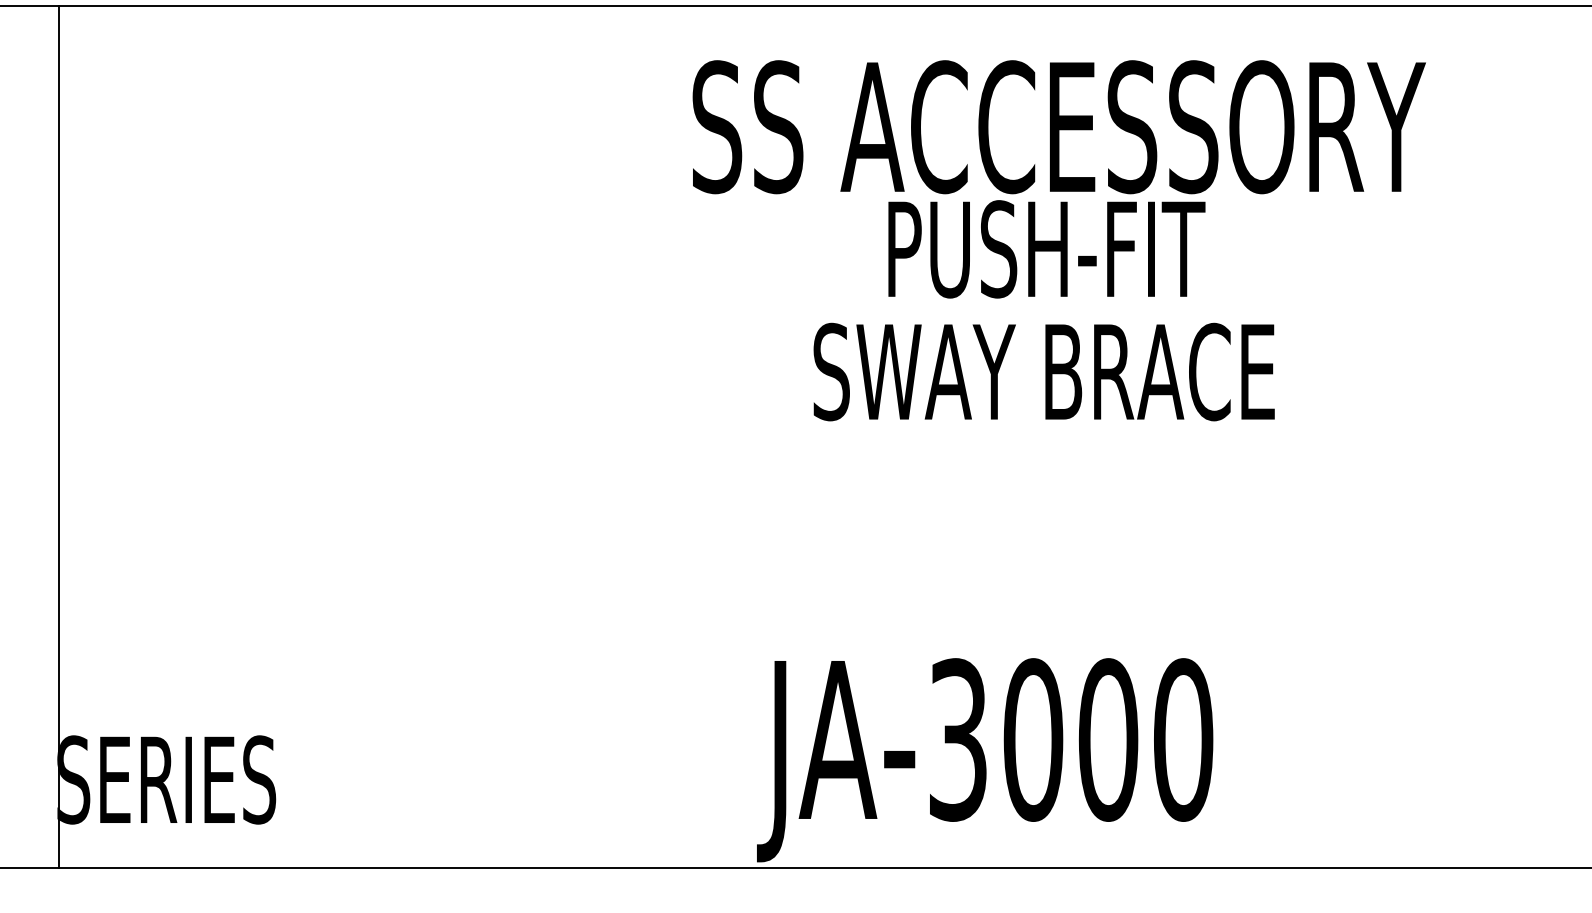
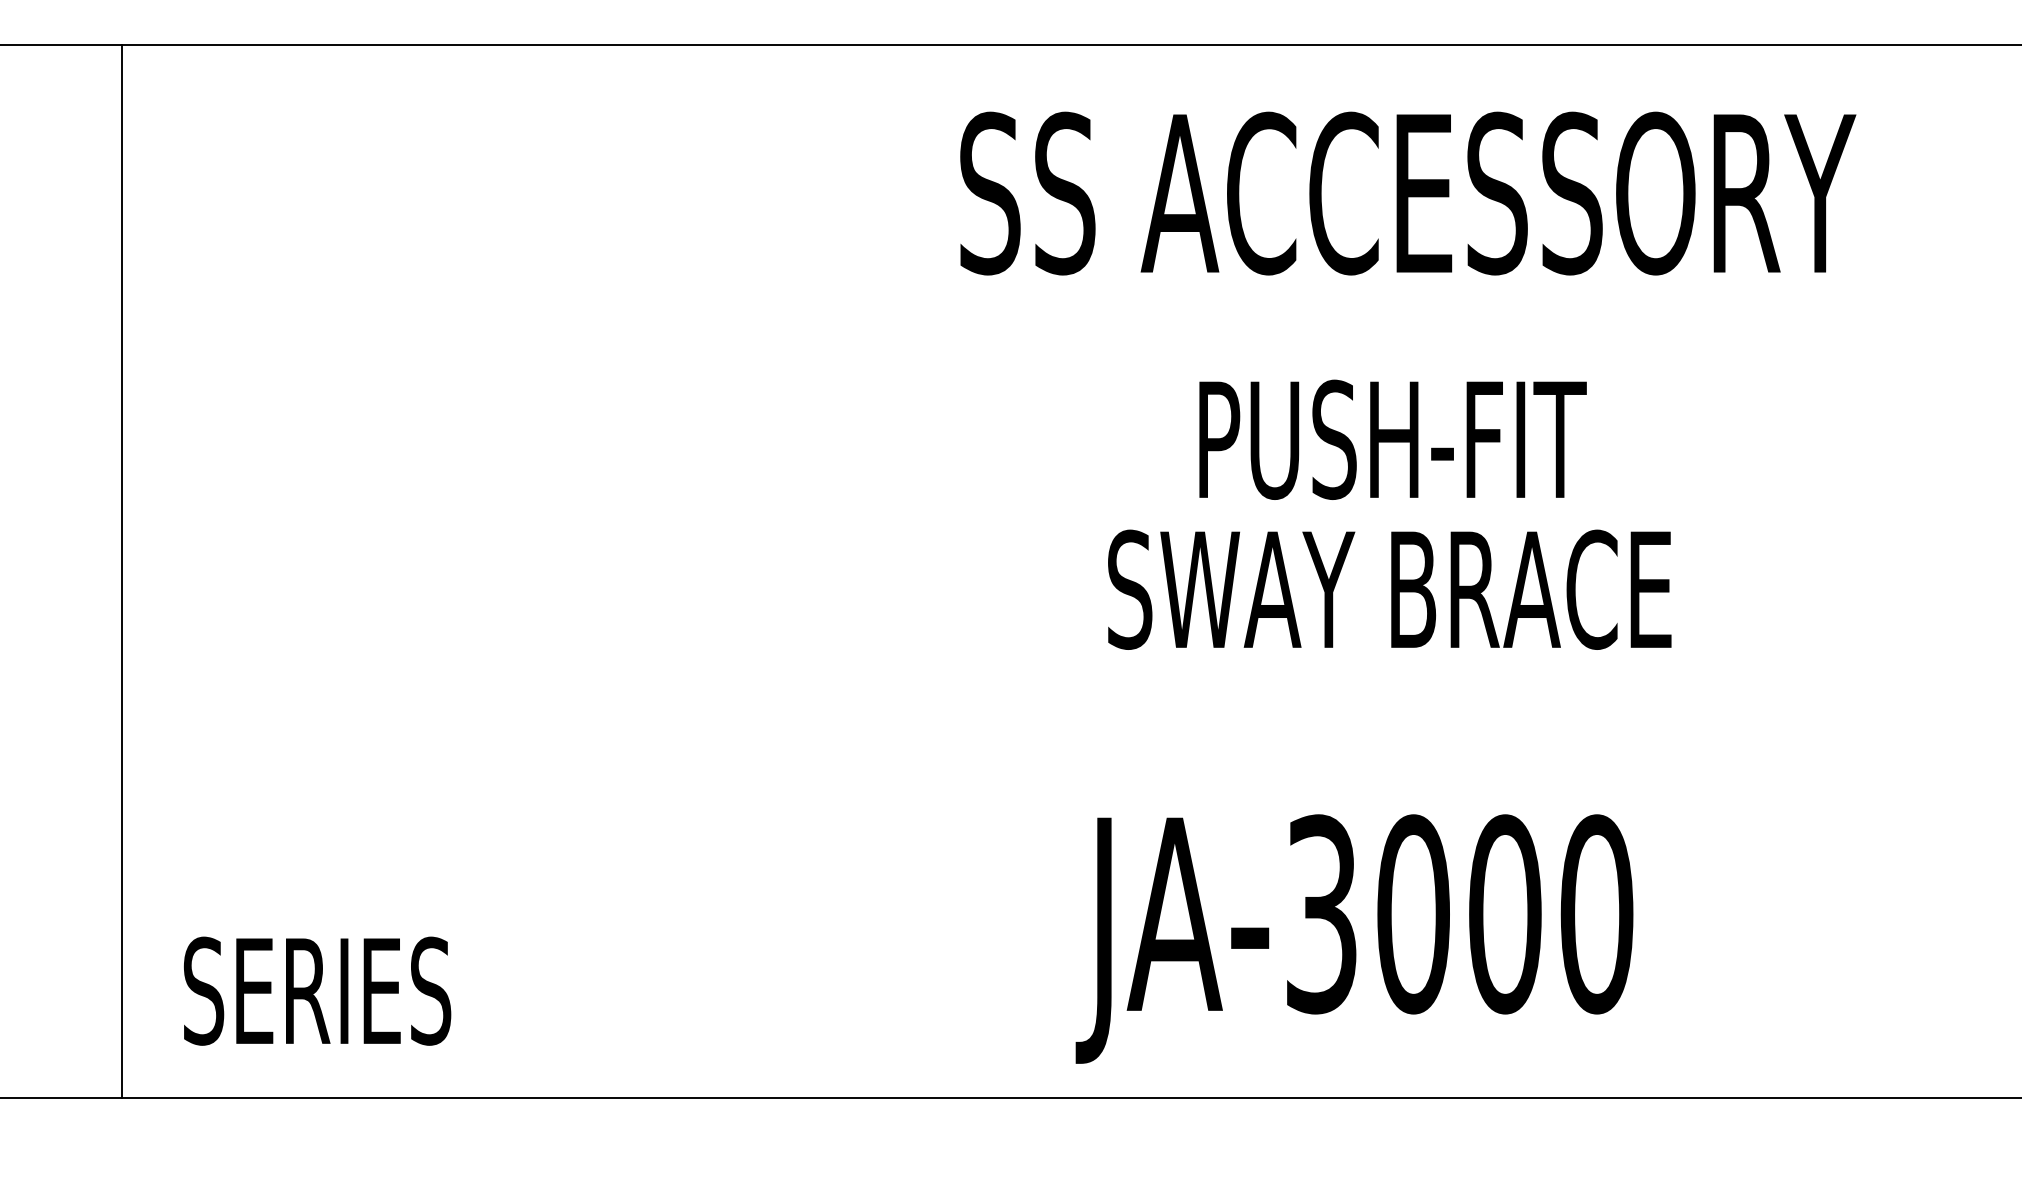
text: (1043, 310) -> (1389, 514), moved
line: (59, 436) -> (121, 571), moved
text: (985, 759) -> (1354, 938), moved

